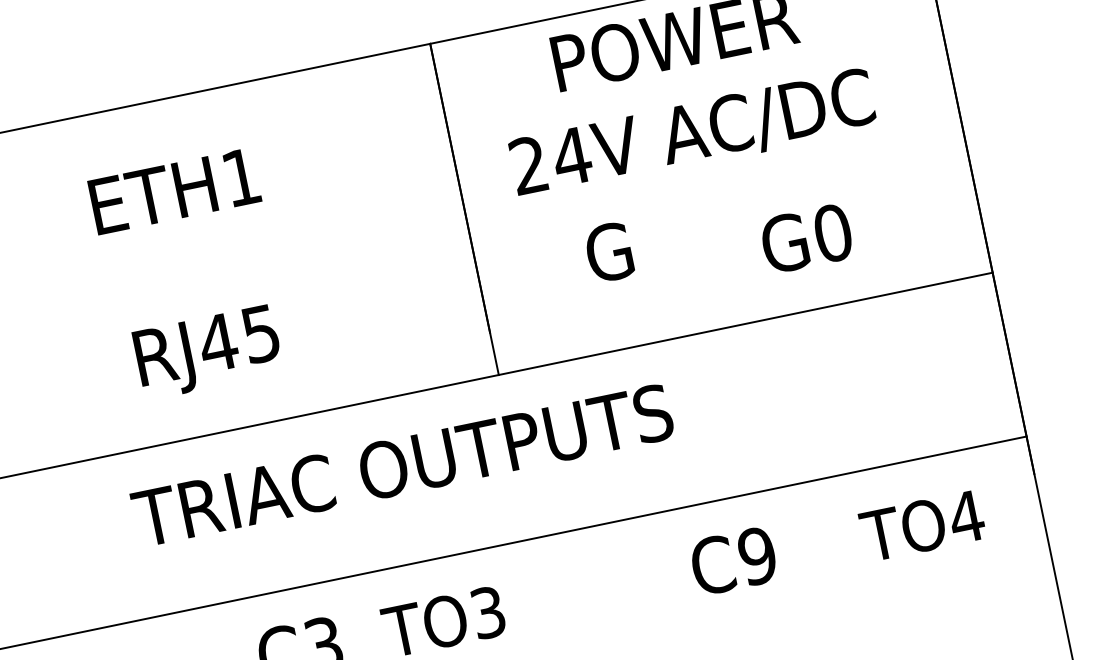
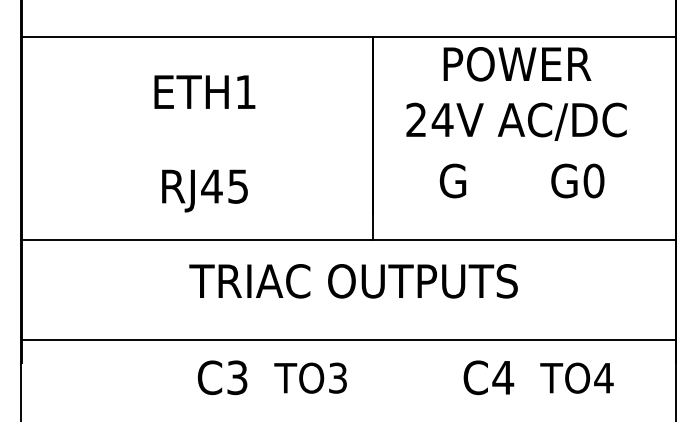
text: (805, 237) -> (577, 180), moved
text: (402, 465) -> (353, 281), moved
text: (921, 525) -> (576, 377), moved
text: (757, 555) -> (503, 377), C9 -> C4

